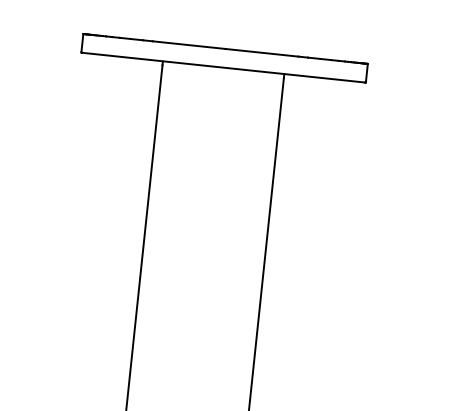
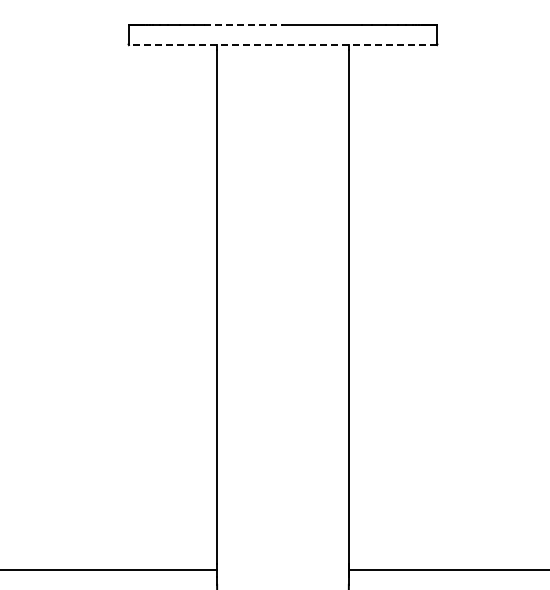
line: (189, 44) -> (243, 24), solid -> dashed
line: (223, 67) -> (282, 45), solid -> dashed

